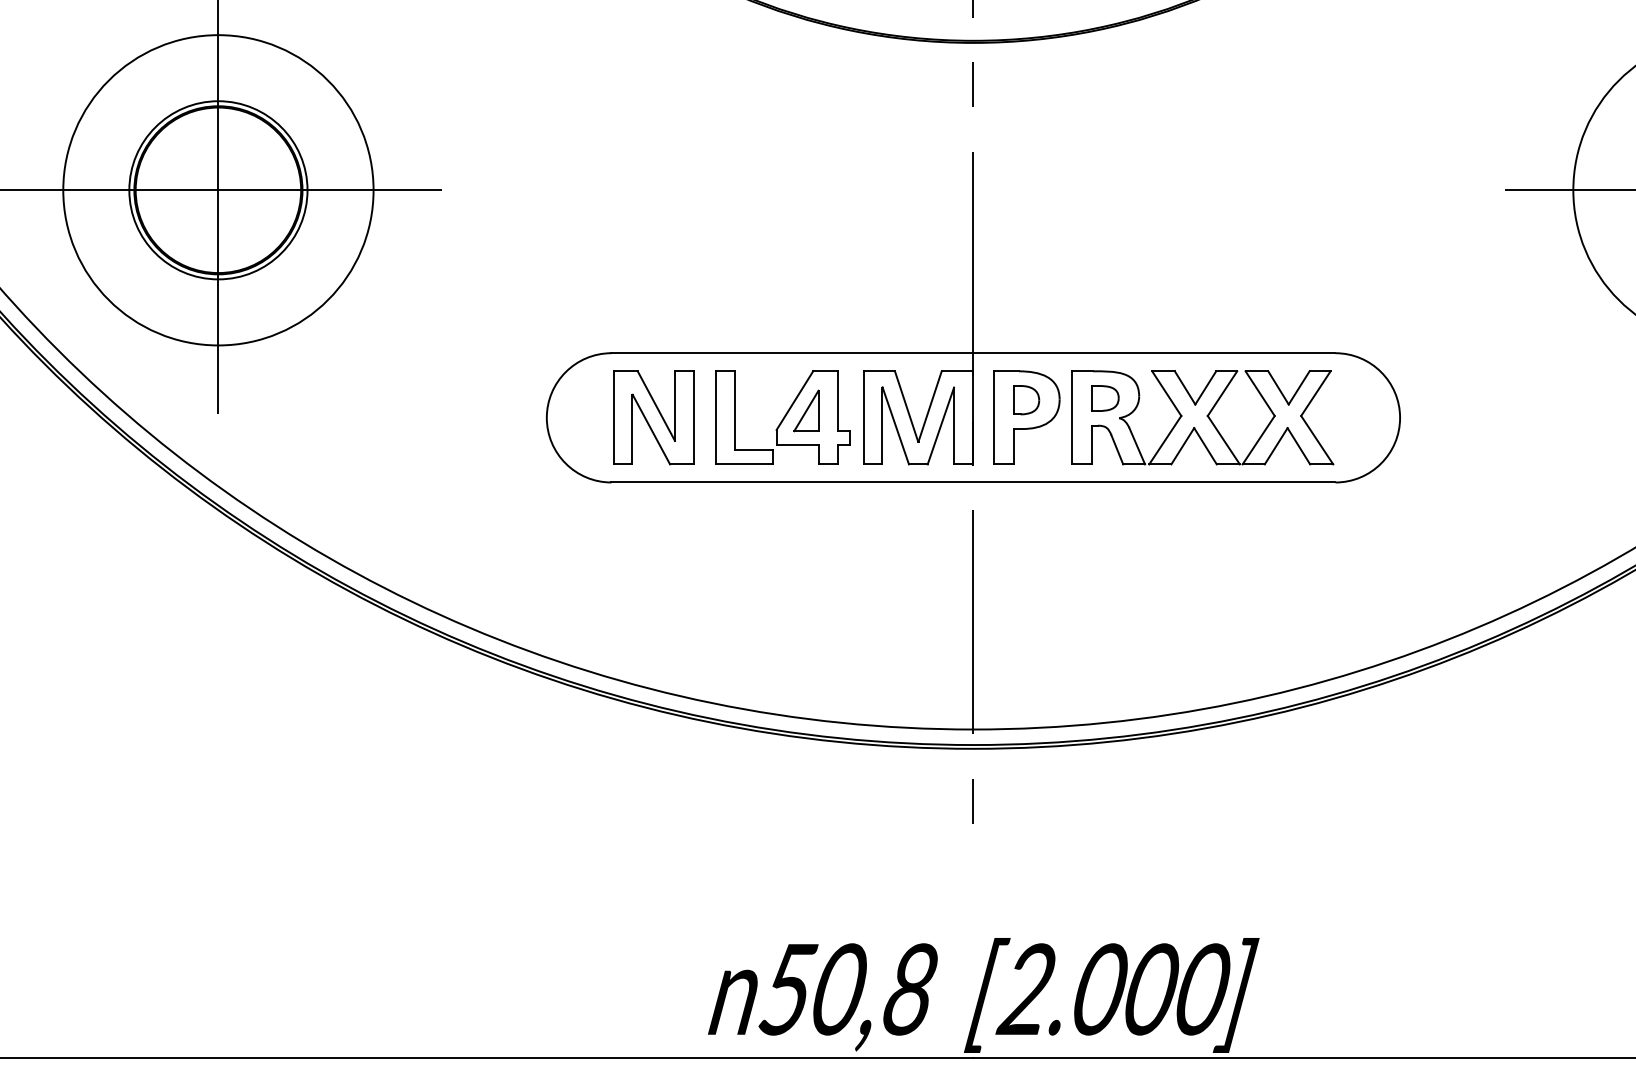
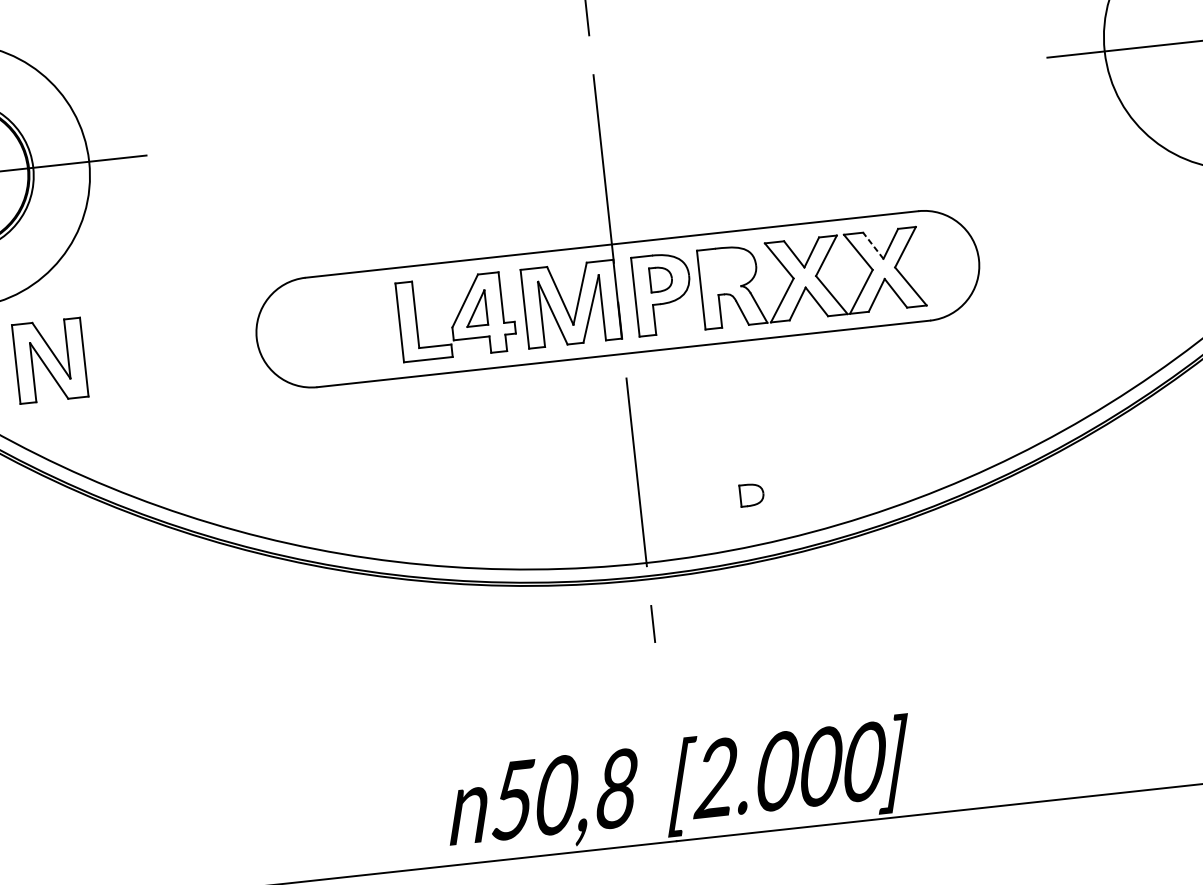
line: (1278, 387) -> (873, 245), solid -> dashed
part: (1105, 398) -> (752, 494), moved
part: (653, 417) -> (49, 360), moved

